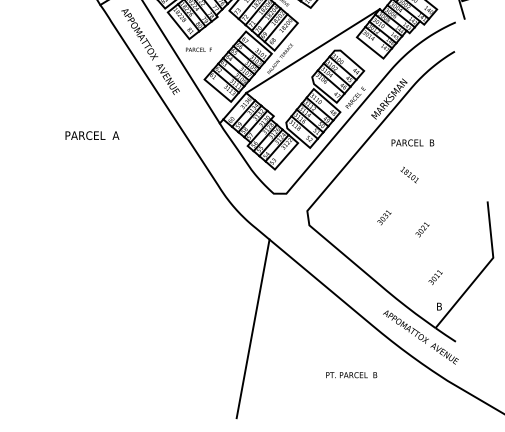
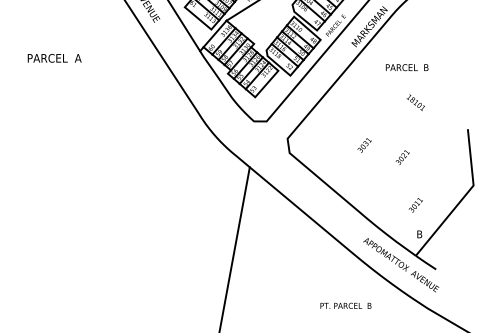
text: (92, 135) -> (54, 58), moved
text: (412, 142) -> (406, 67), moved
text: (409, 174) -> (415, 102), moved
text: (351, 375) -> (345, 306), moved

